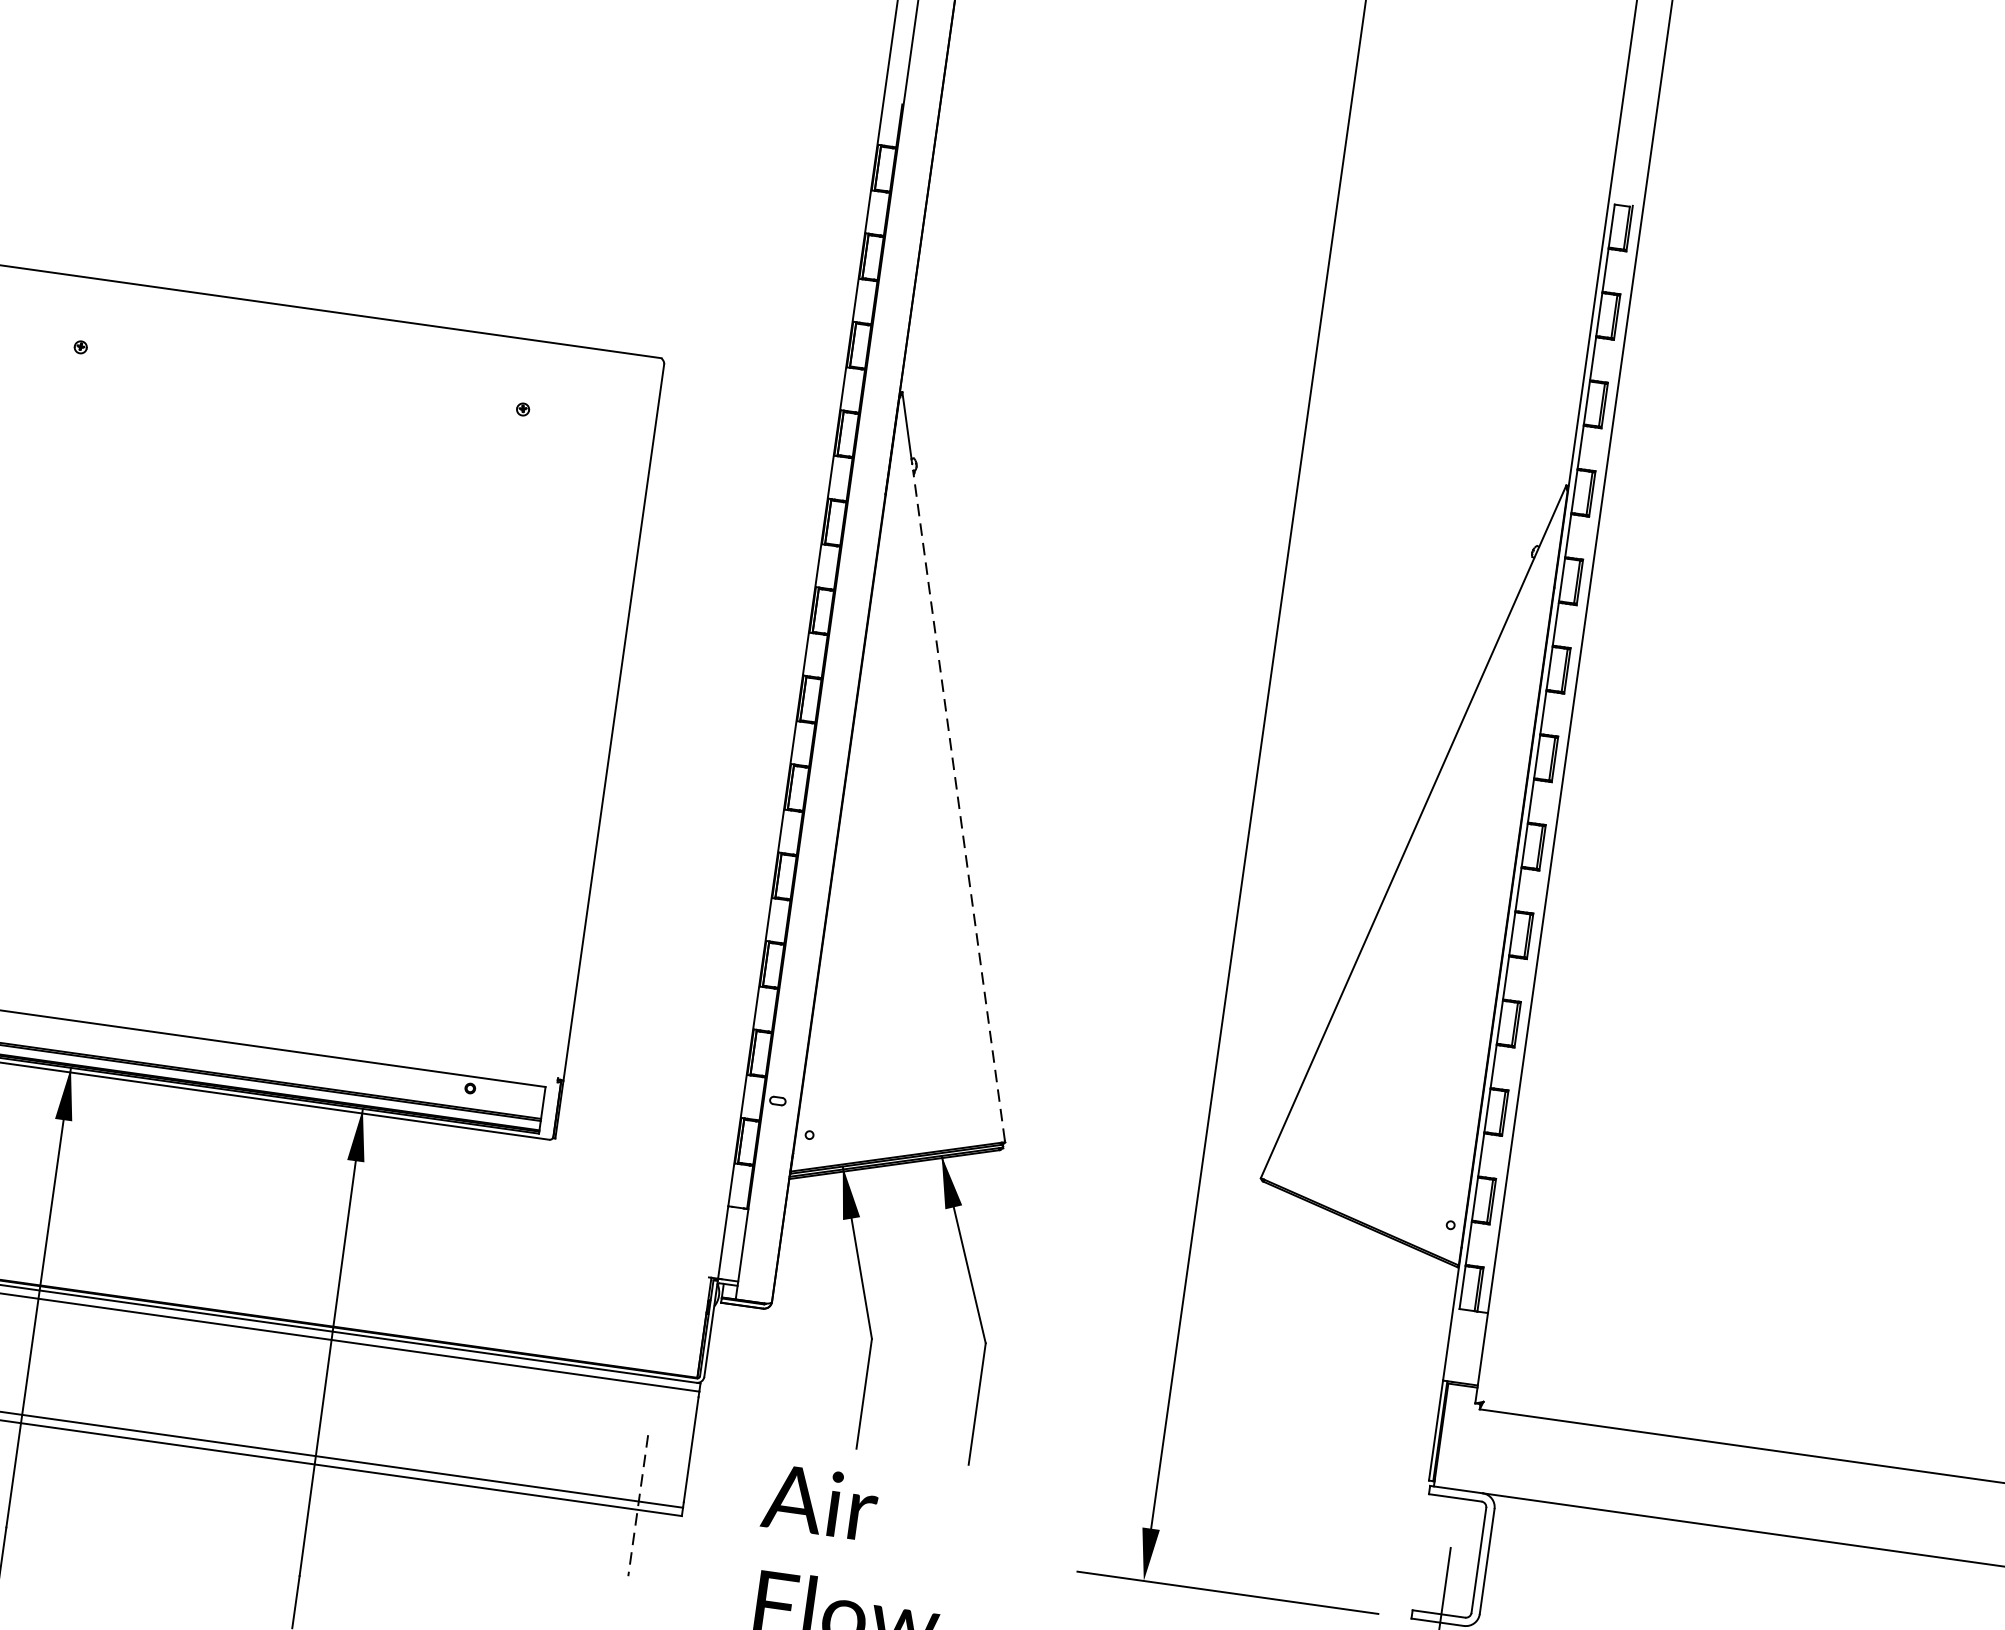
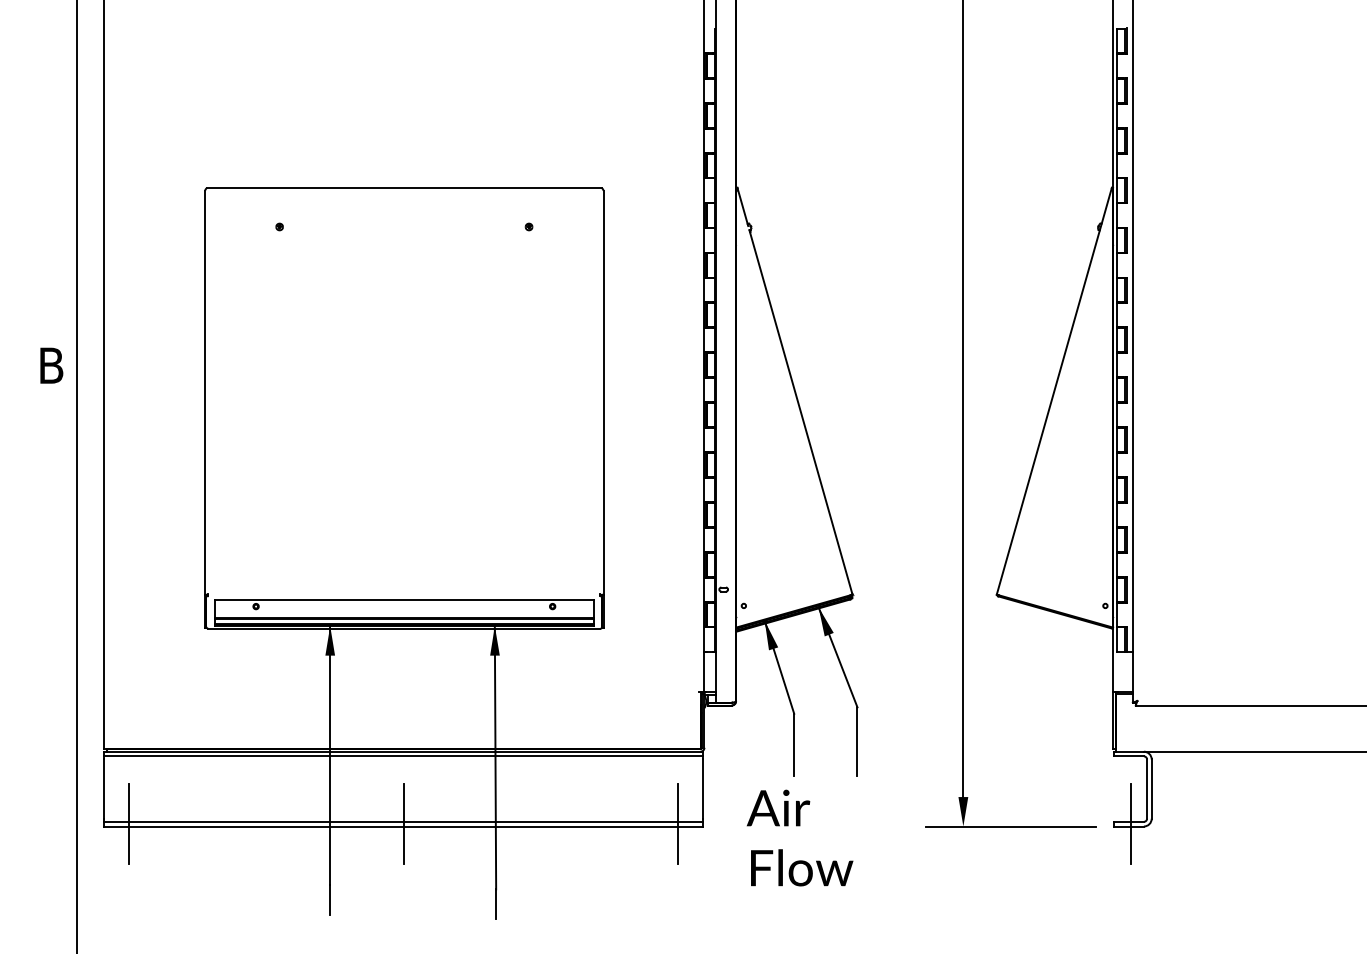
line: (958, 804) -> (800, 411), dashed -> solid
line: (151, 1436) -> (403, 823), added
line: (637, 1506) -> (677, 824), dashed -> solid

